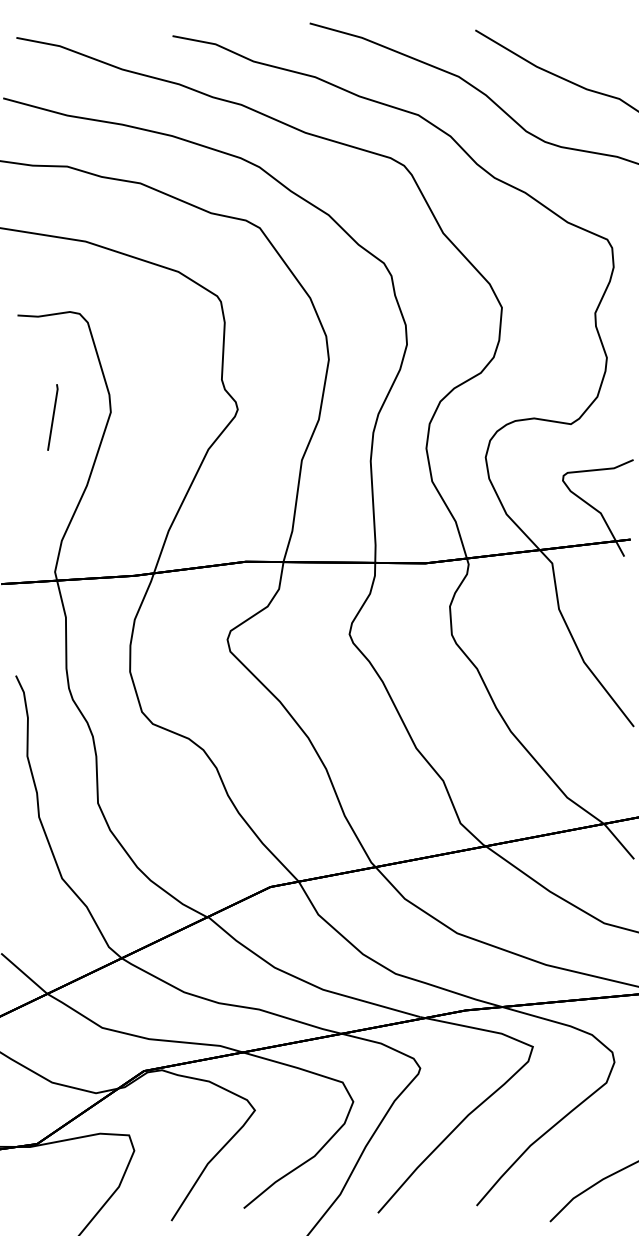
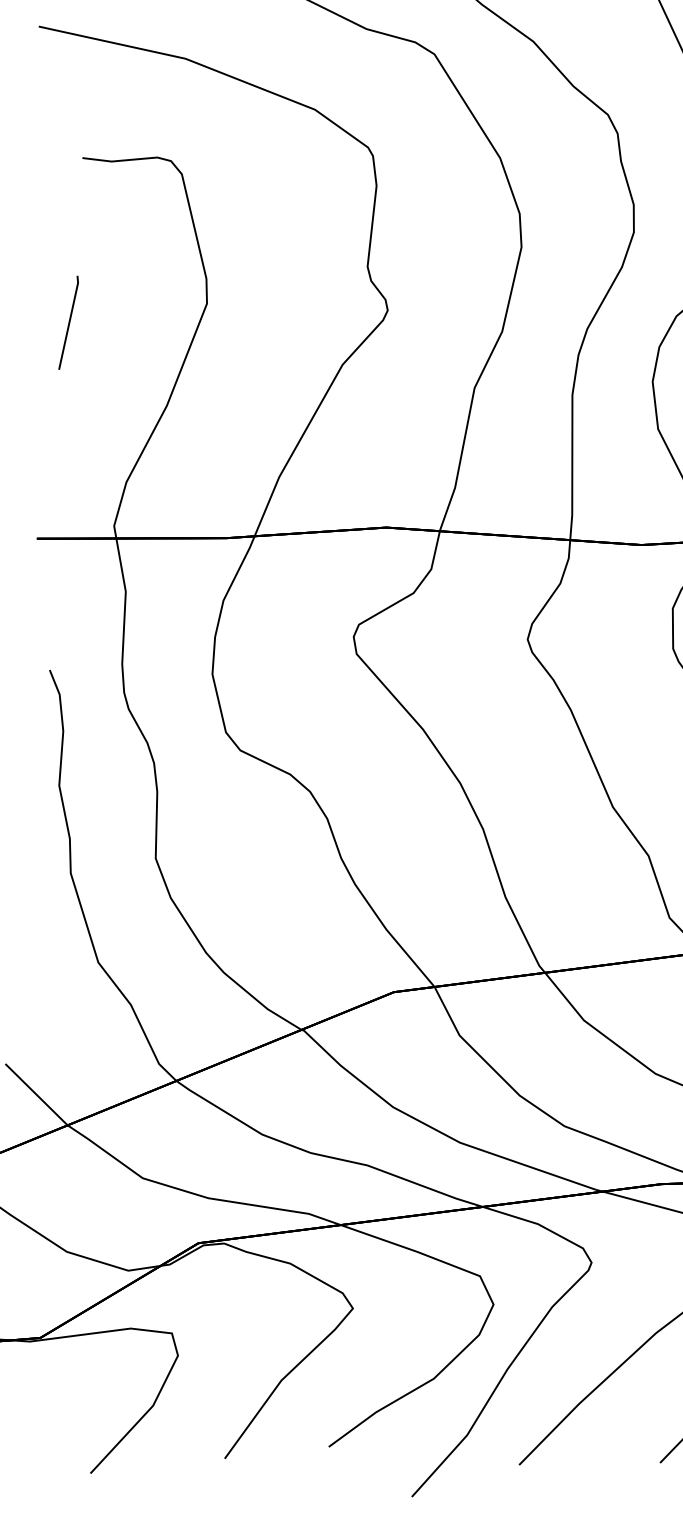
line: (52, 417) -> (68, 322), moved

